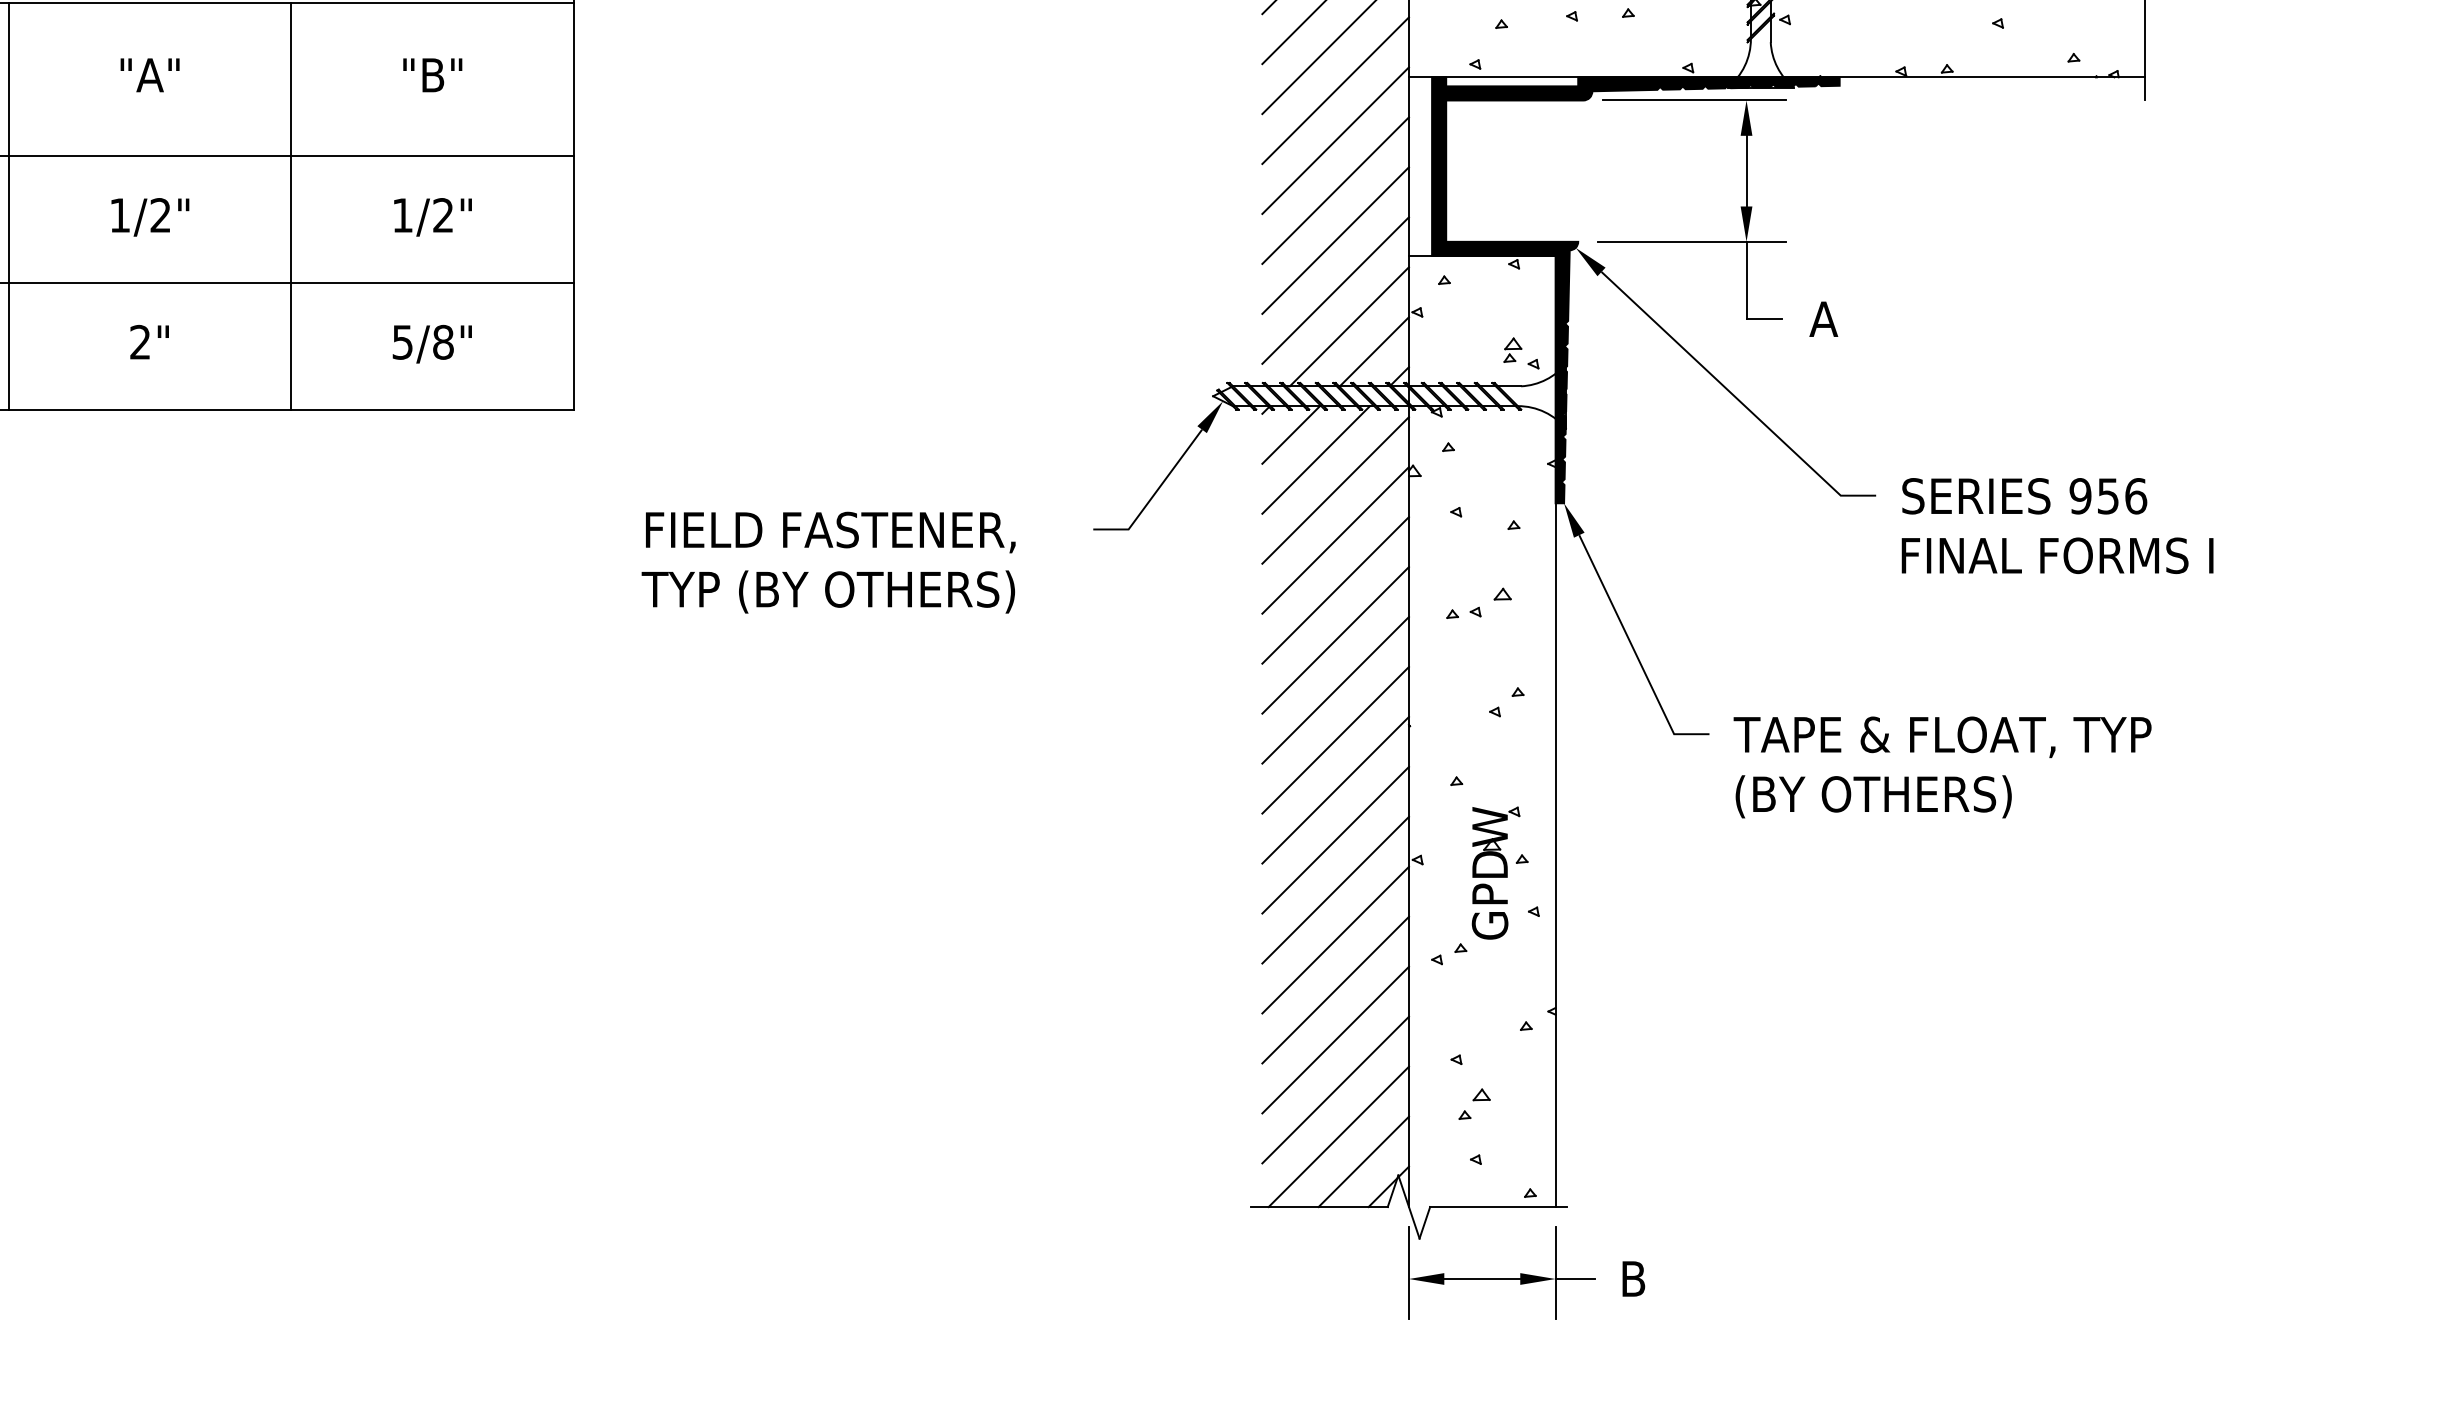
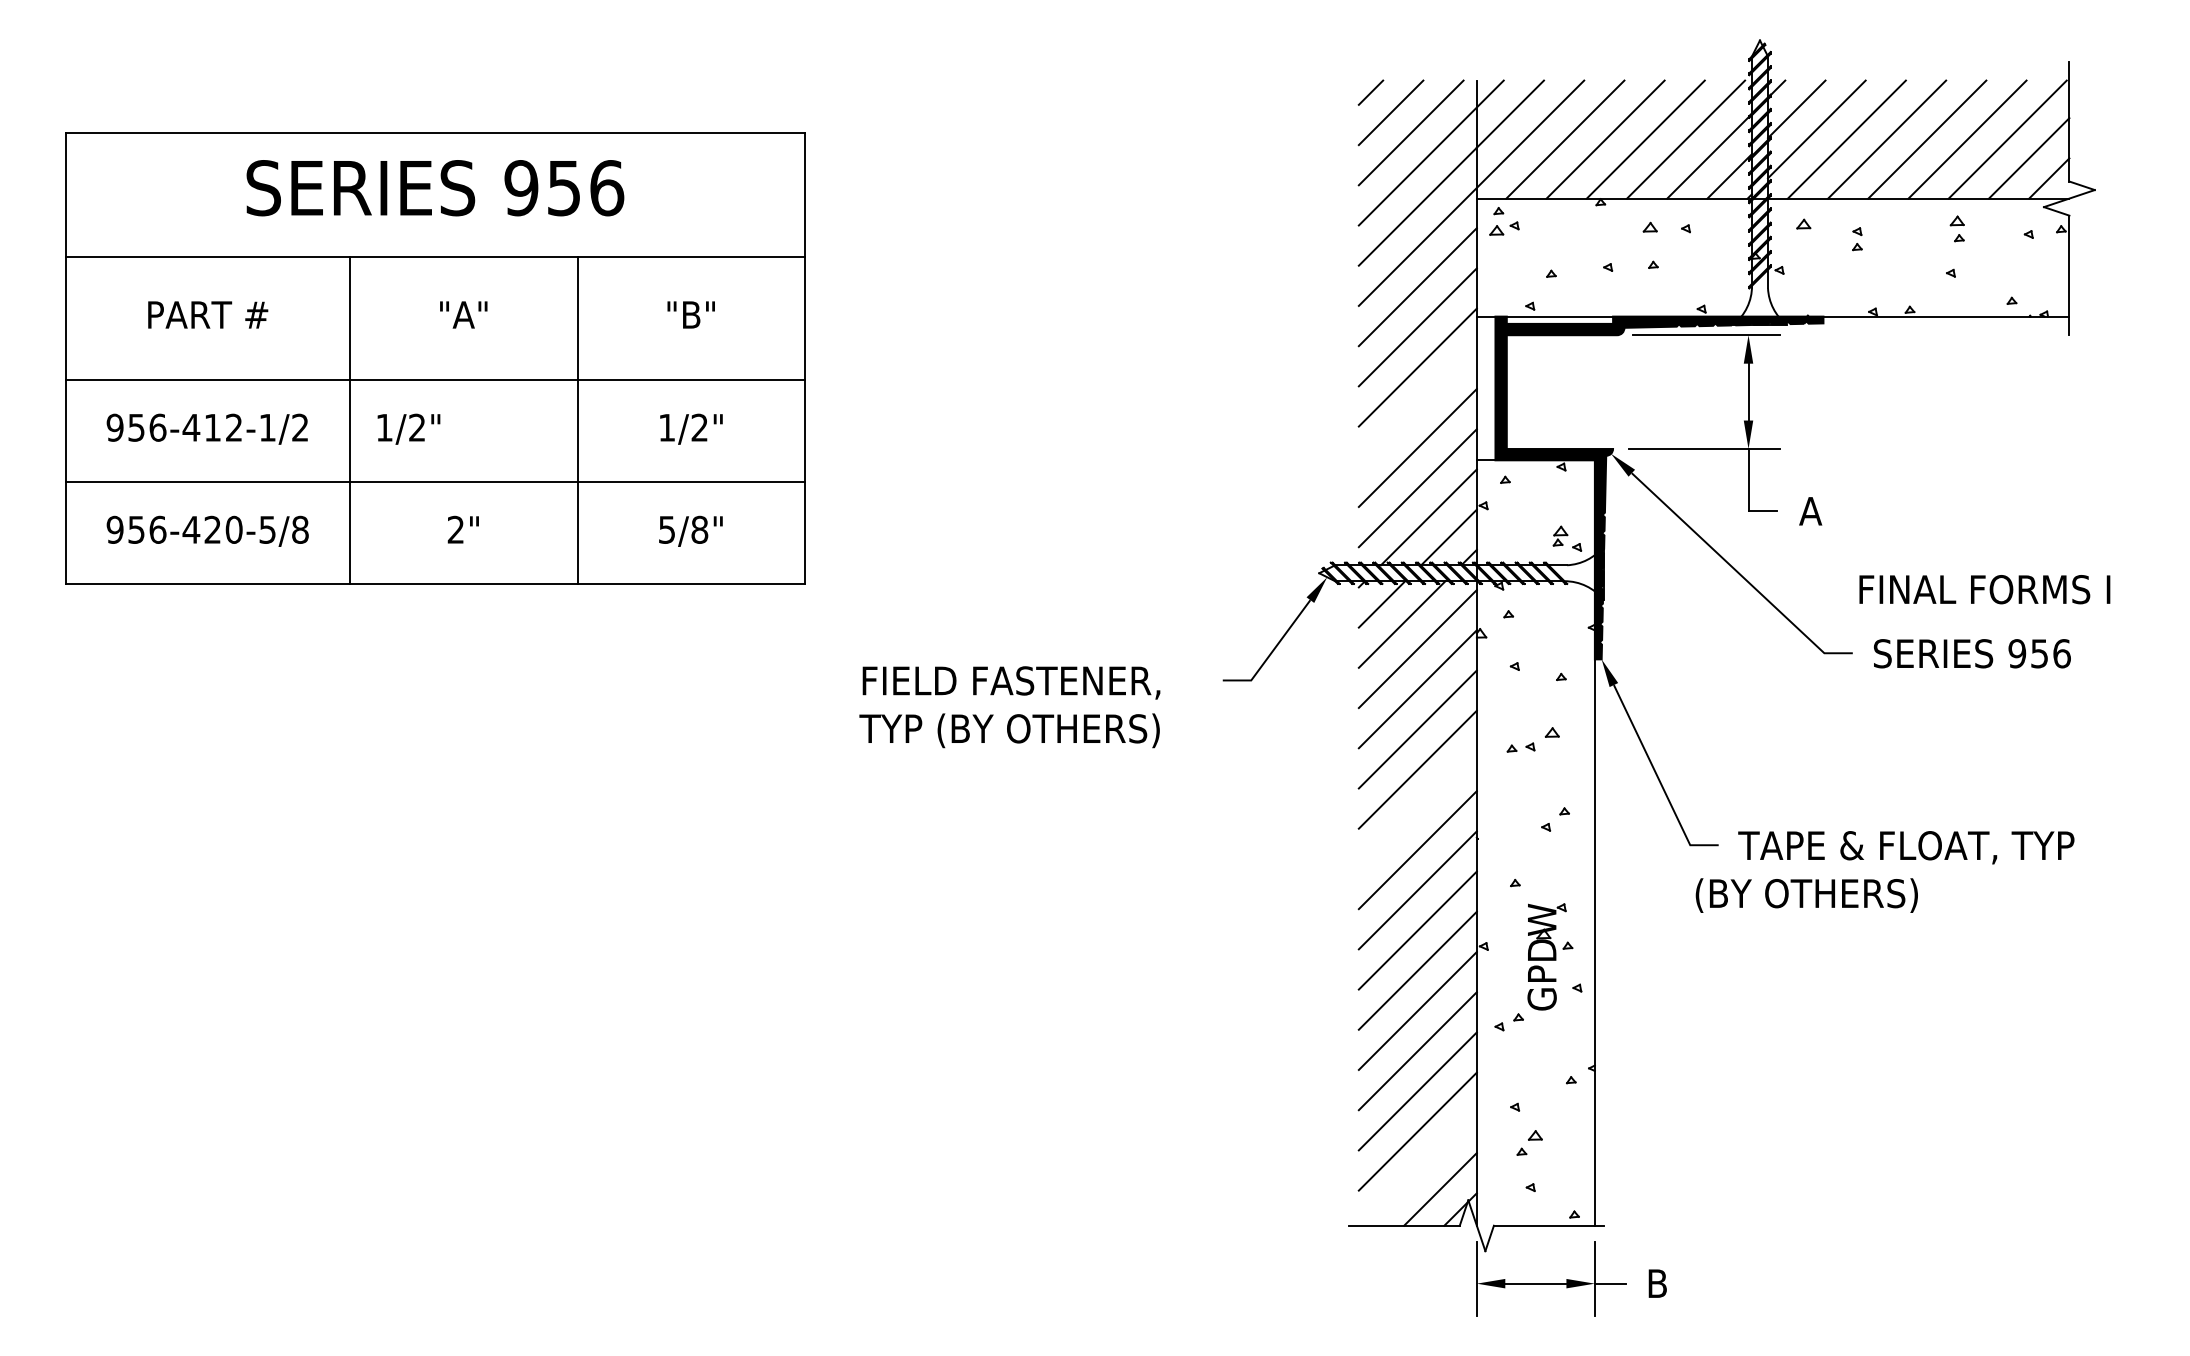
line: (1335, 190) -> (1417, 407), removed
text: (149, 216) -> (408, 428), moved
text: (2057, 555) -> (1984, 589), moved
line: (1335, 689) -> (1417, 809), removed
text: (1873, 796) -> (1806, 895), moved
line: (1337, 1135) -> (1419, 1168), removed

